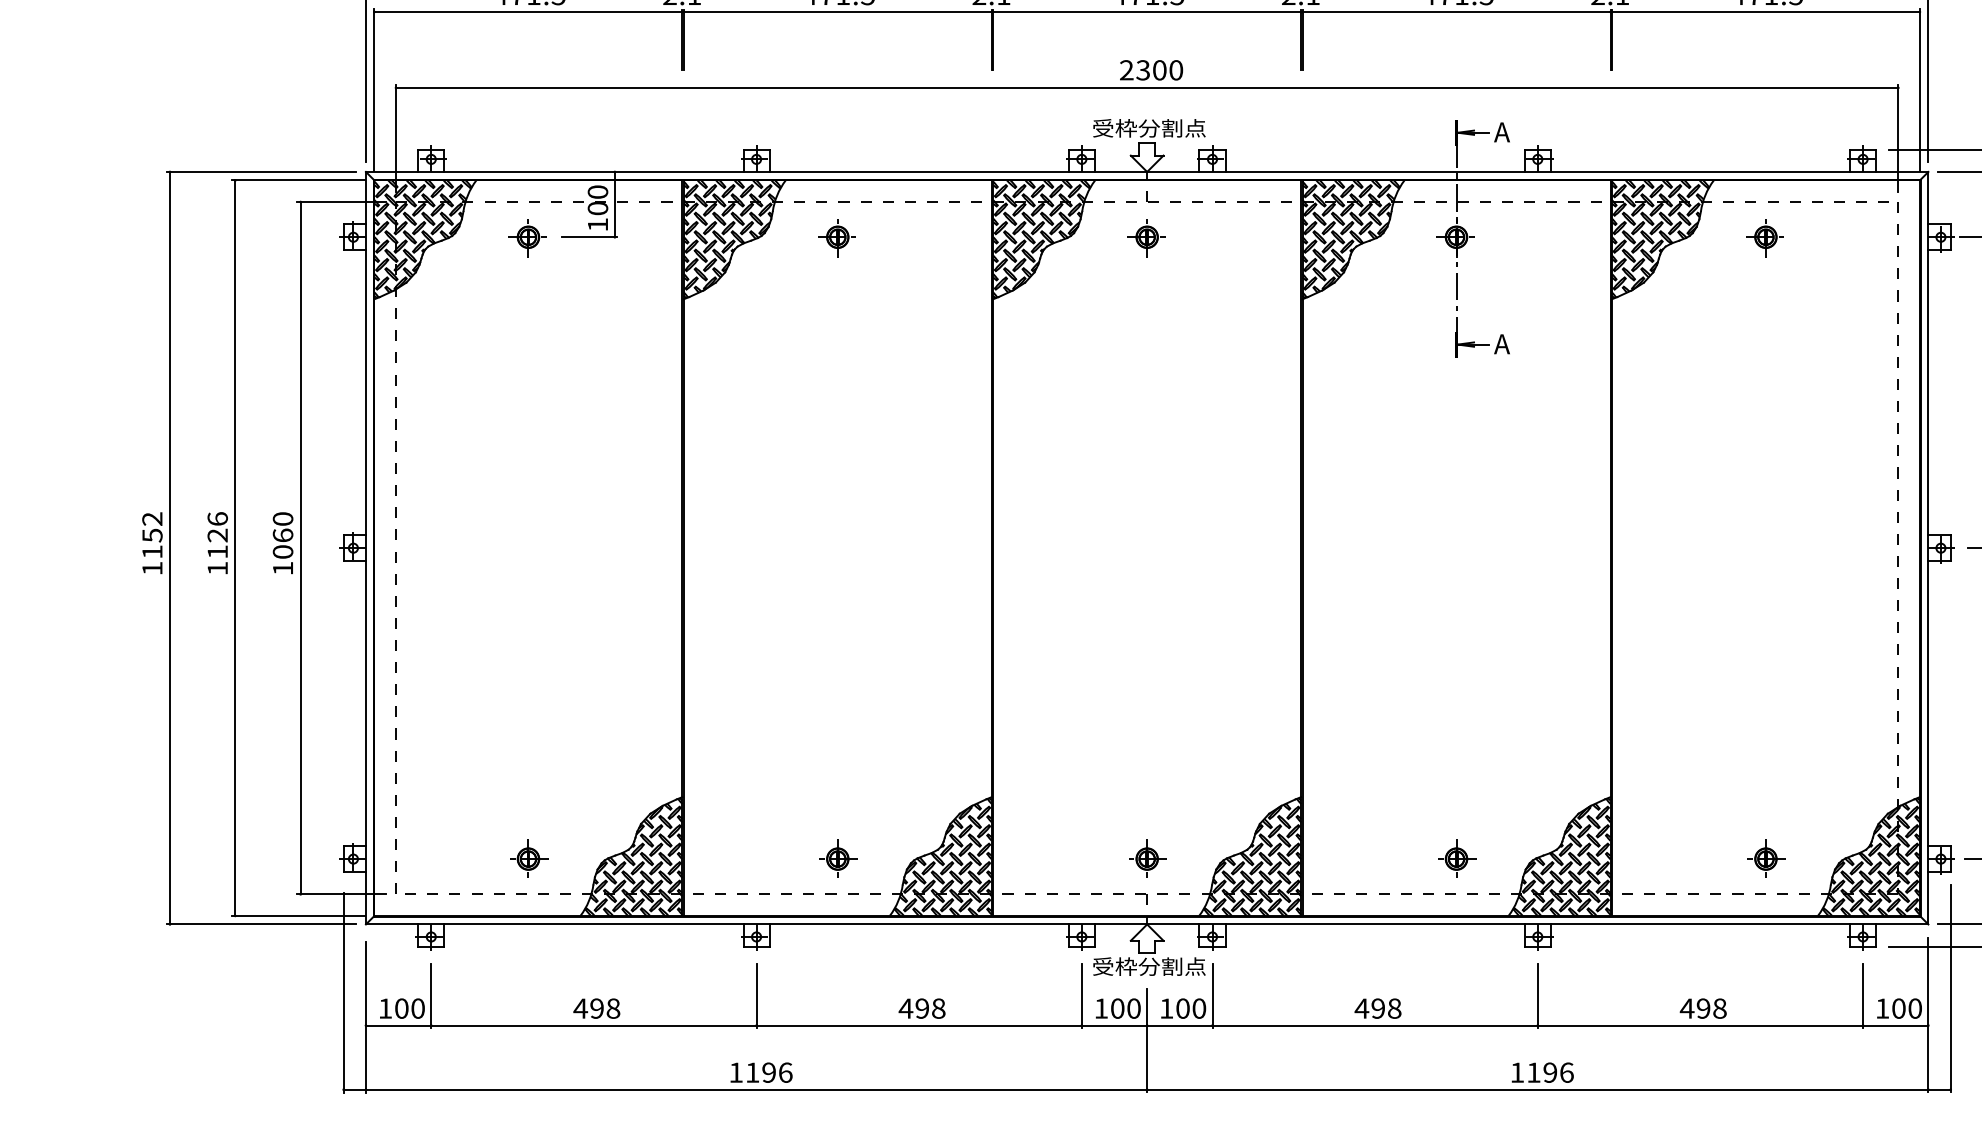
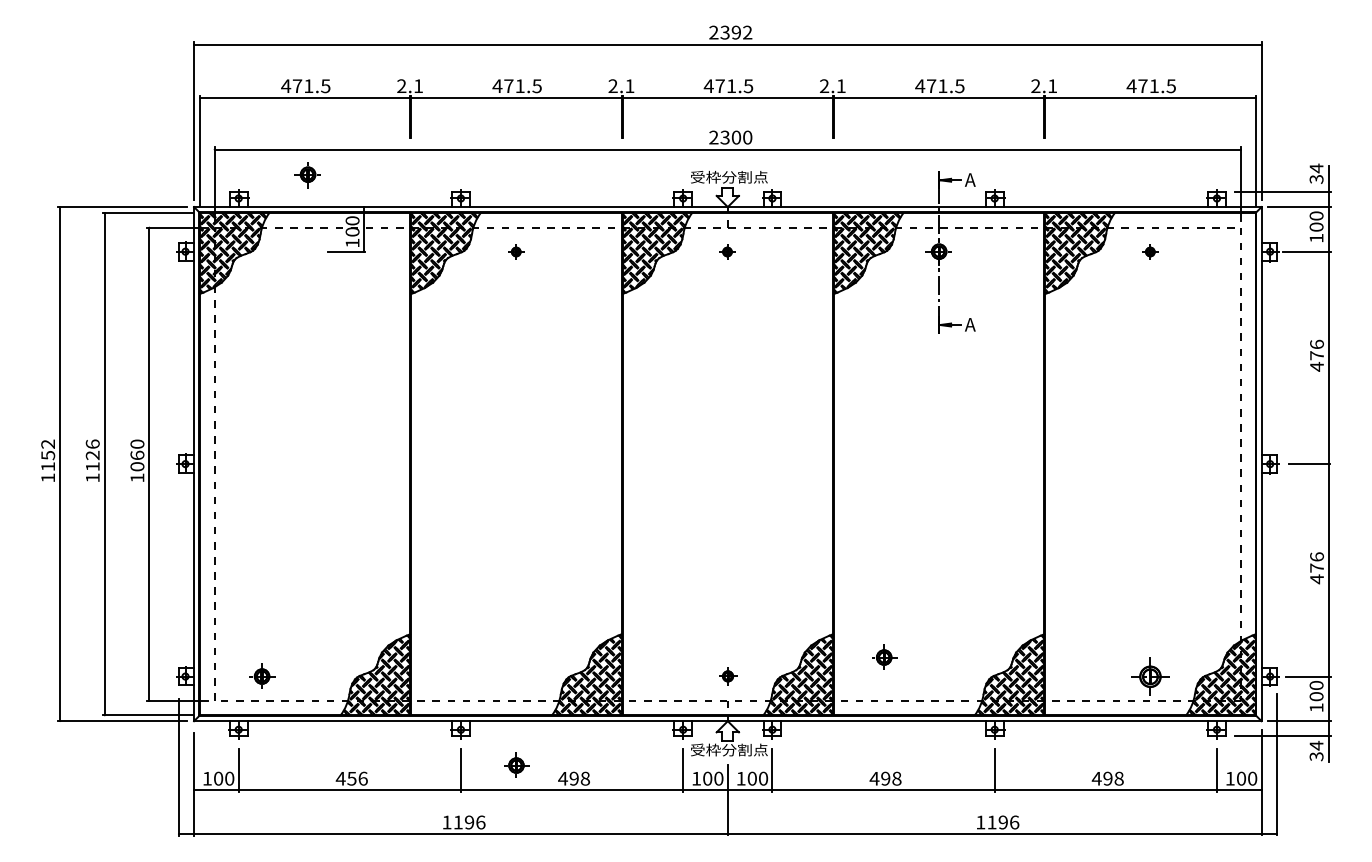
part: (527, 238) -> (307, 175), moved
part: (836, 238) -> (515, 252), size x0.6
part: (1145, 238) -> (726, 252), size x0.6
part: (1764, 238) -> (1149, 252), size x0.6
part: (529, 857) -> (262, 675), moved
part: (837, 857) -> (516, 764), moved
part: (1148, 857) -> (728, 675), size x0.7
part: (1456, 857) -> (884, 656), moved
part: (1765, 857) -> (1150, 675), size x1.4
text: (605, 1008) -> (357, 778), 498 -> 456

